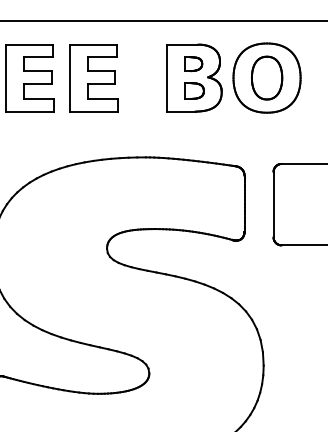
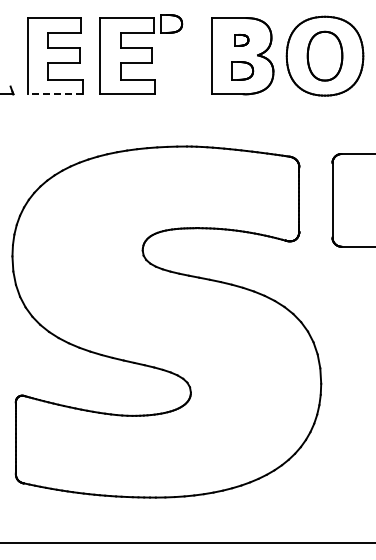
part: (132, 49) -> (171, 23), added
part: (193, 64) -> (241, 40), size x0.7
line: (29, 111) -> (54, 94), solid -> dashed

